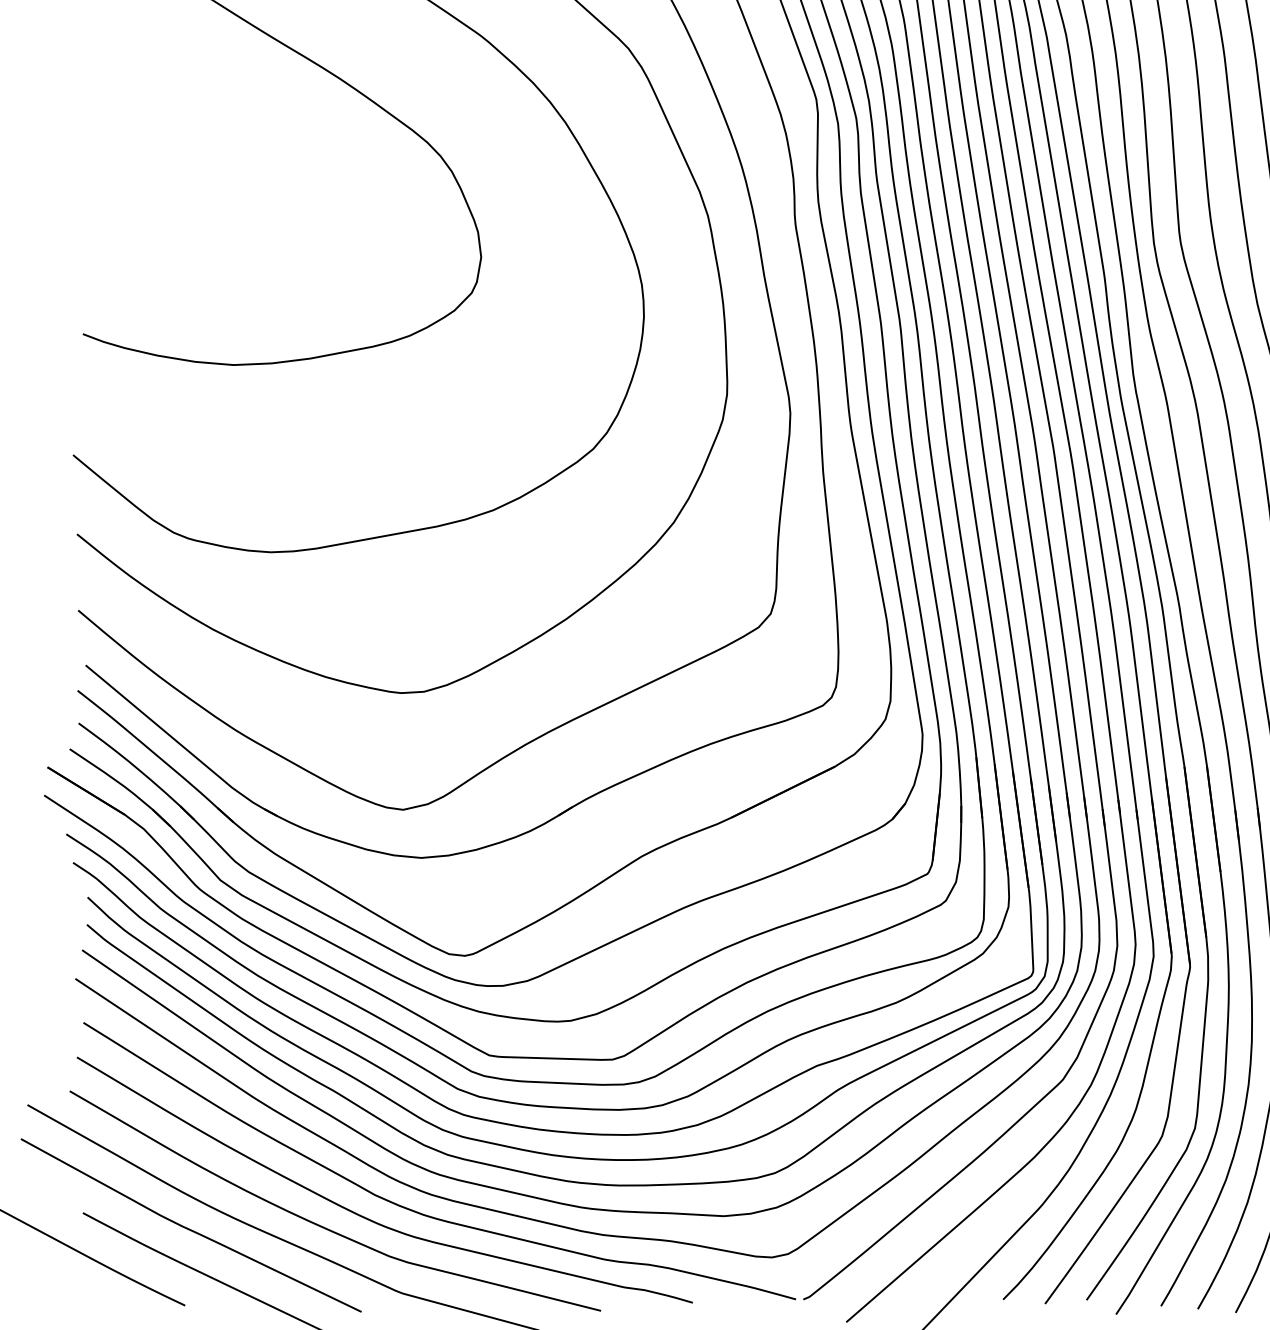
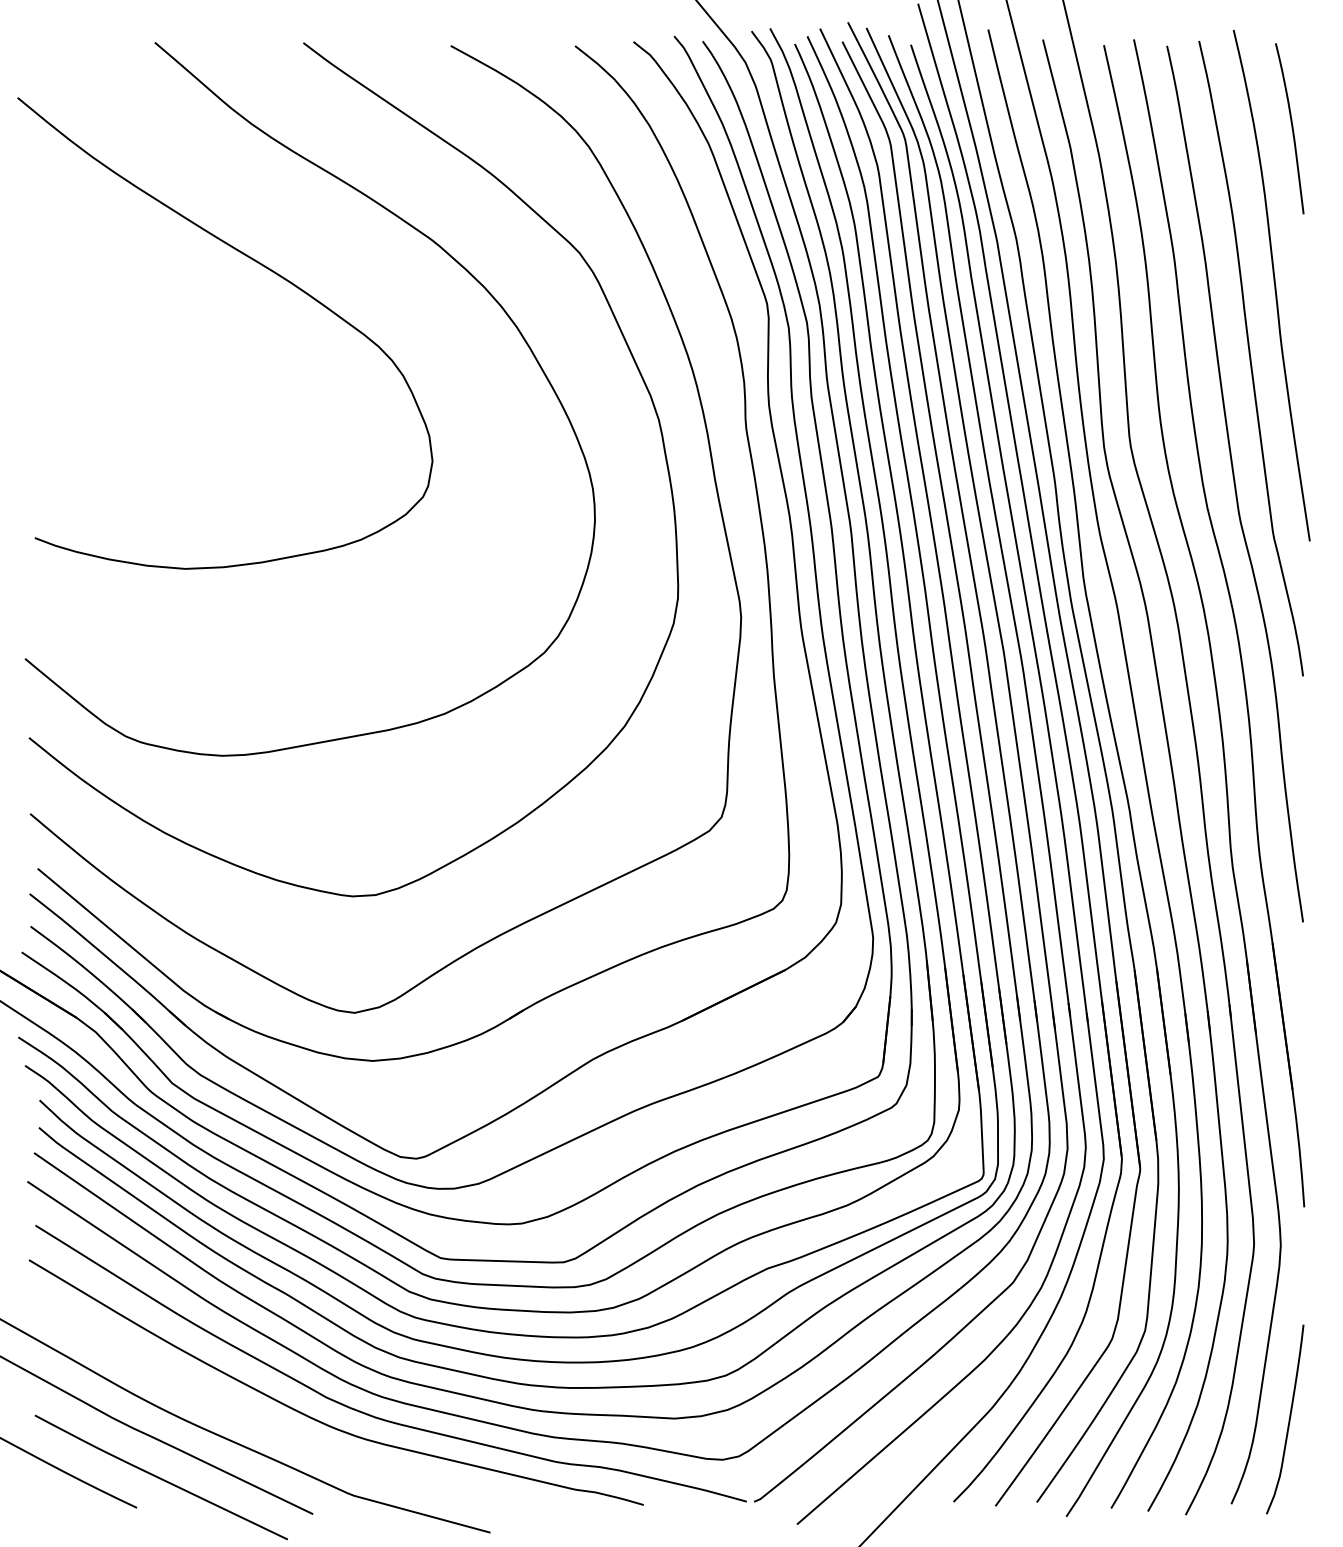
curve: (322, 1226) -> (274, 1428), removed

